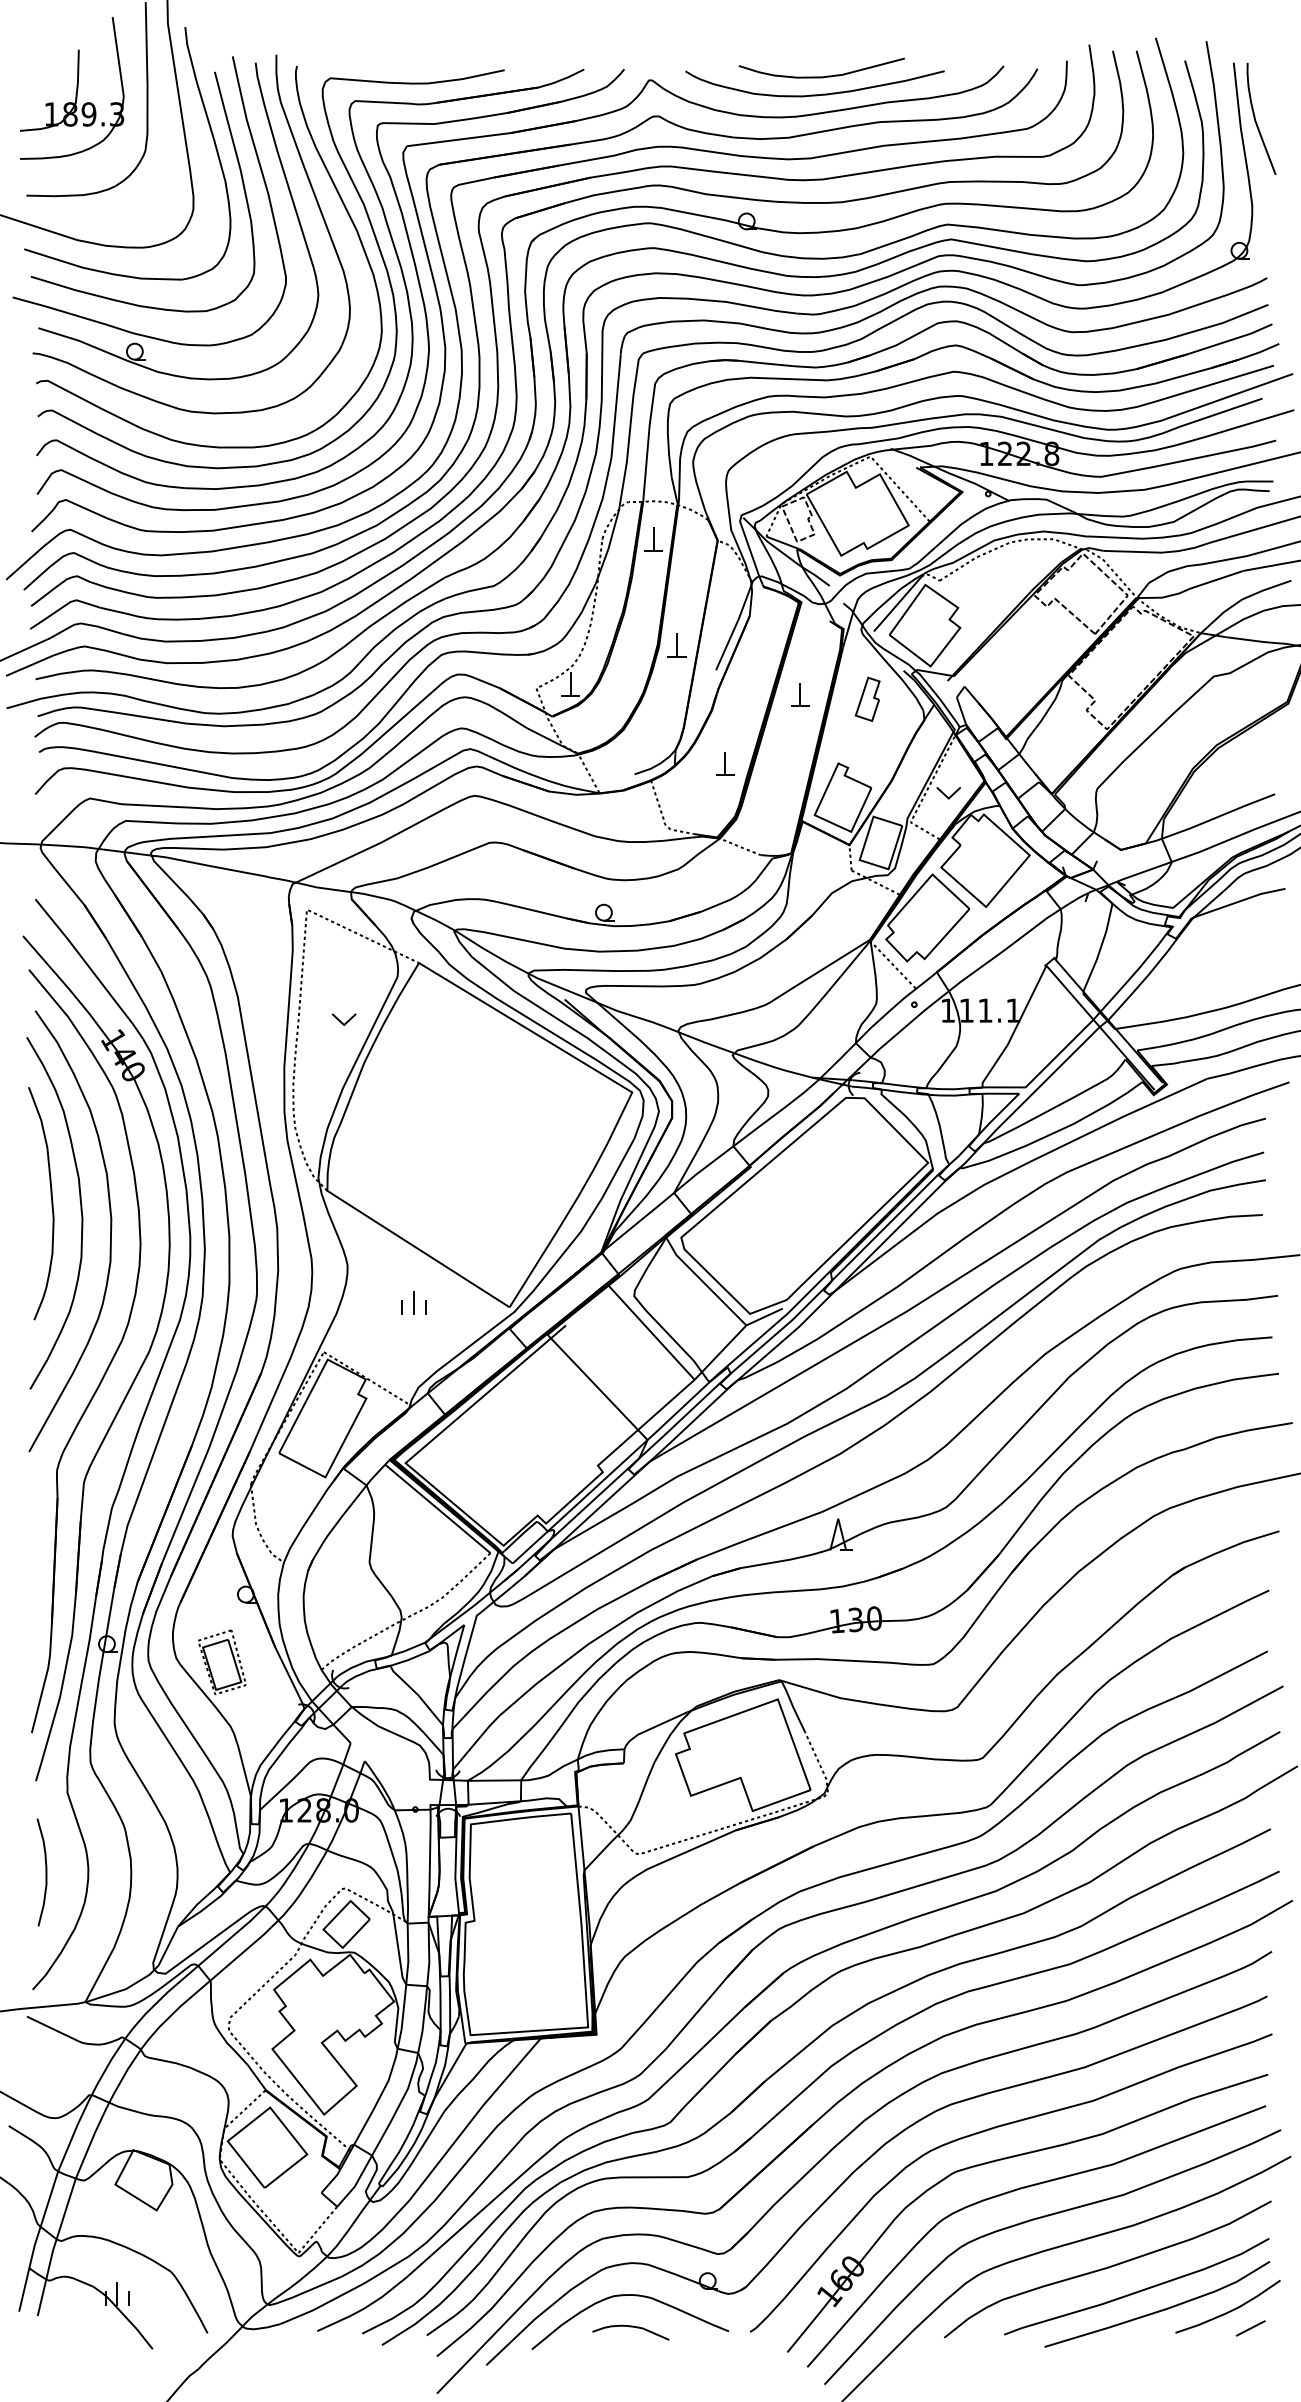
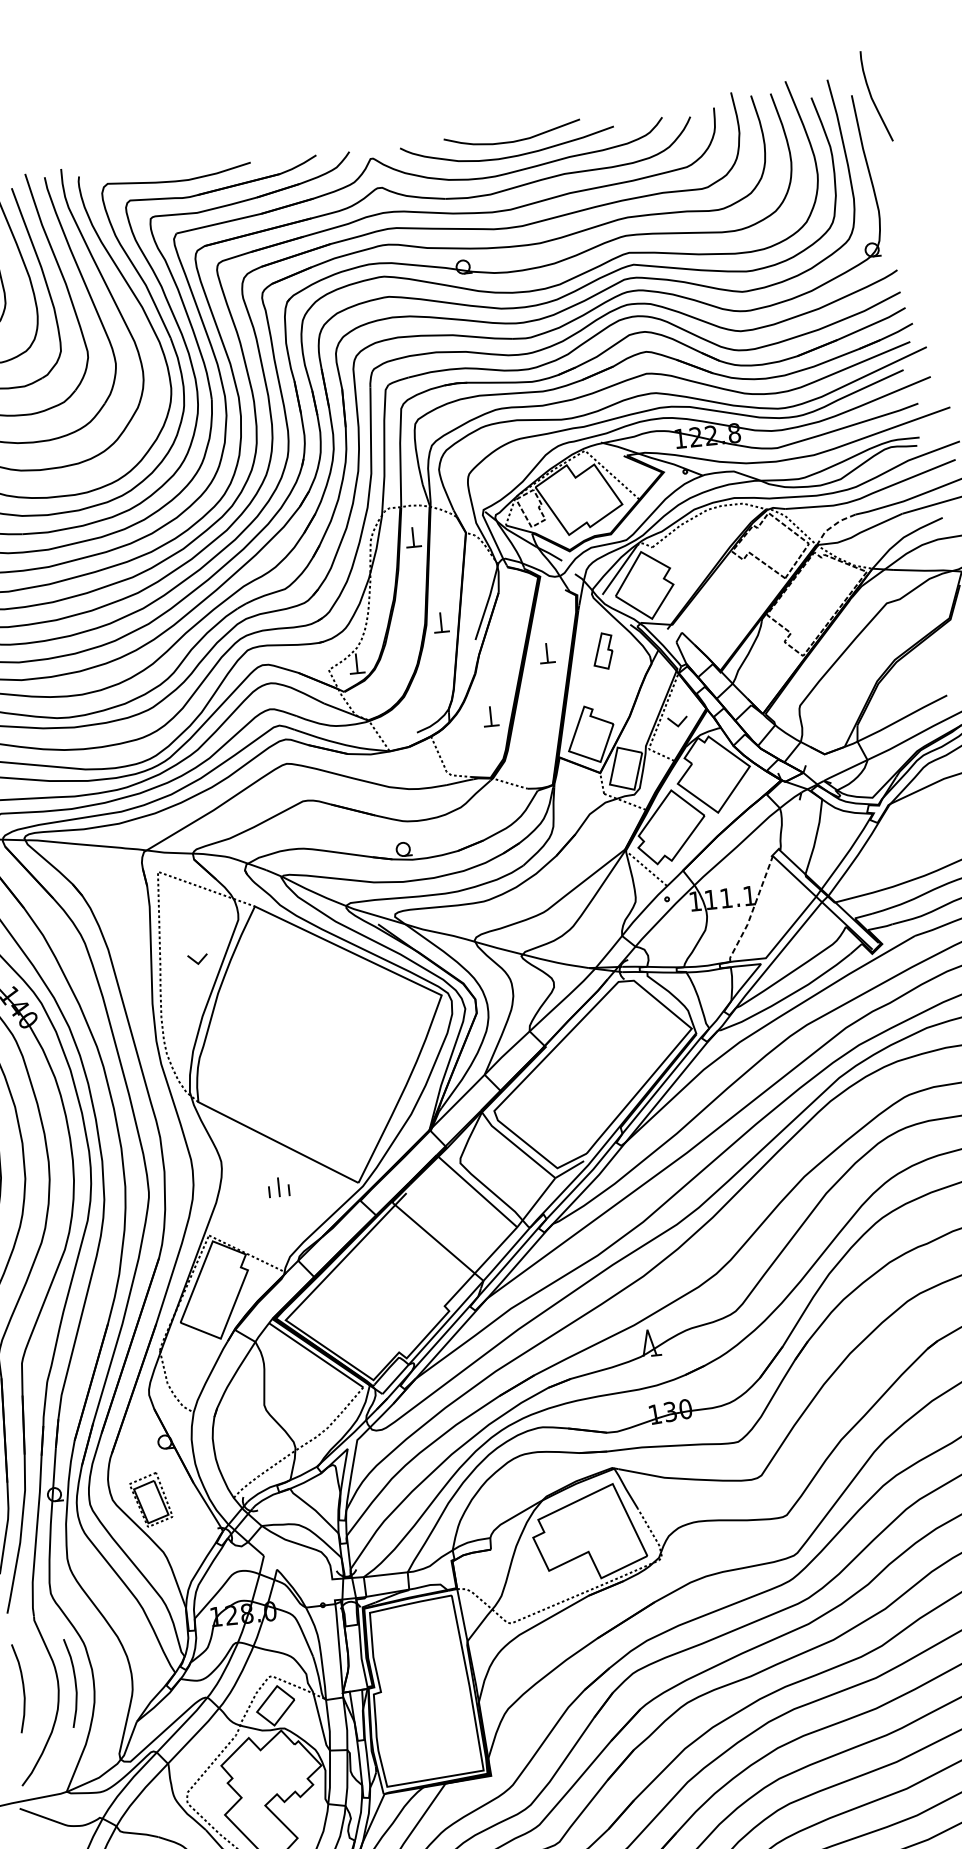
curve: (1256, 120) -> (872, 97), moved
line: (1158, 577) -> (832, 526), solid -> dashed
line: (1015, 1028) -> (752, 910), solid -> dashed
curve: (108, 1872) -> (74, 1682), added

